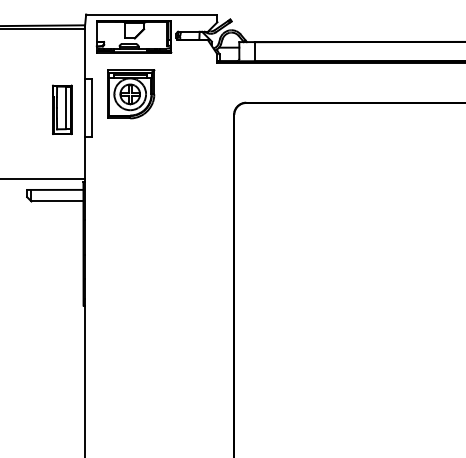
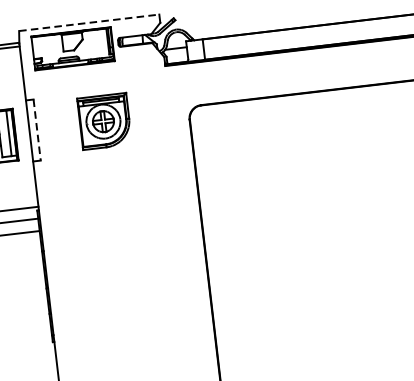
line: (151, 14) -> (88, 22), solid -> dashed
part: (131, 94) -> (104, 121), moved
line: (92, 107) -> (37, 129), solid -> dashed

